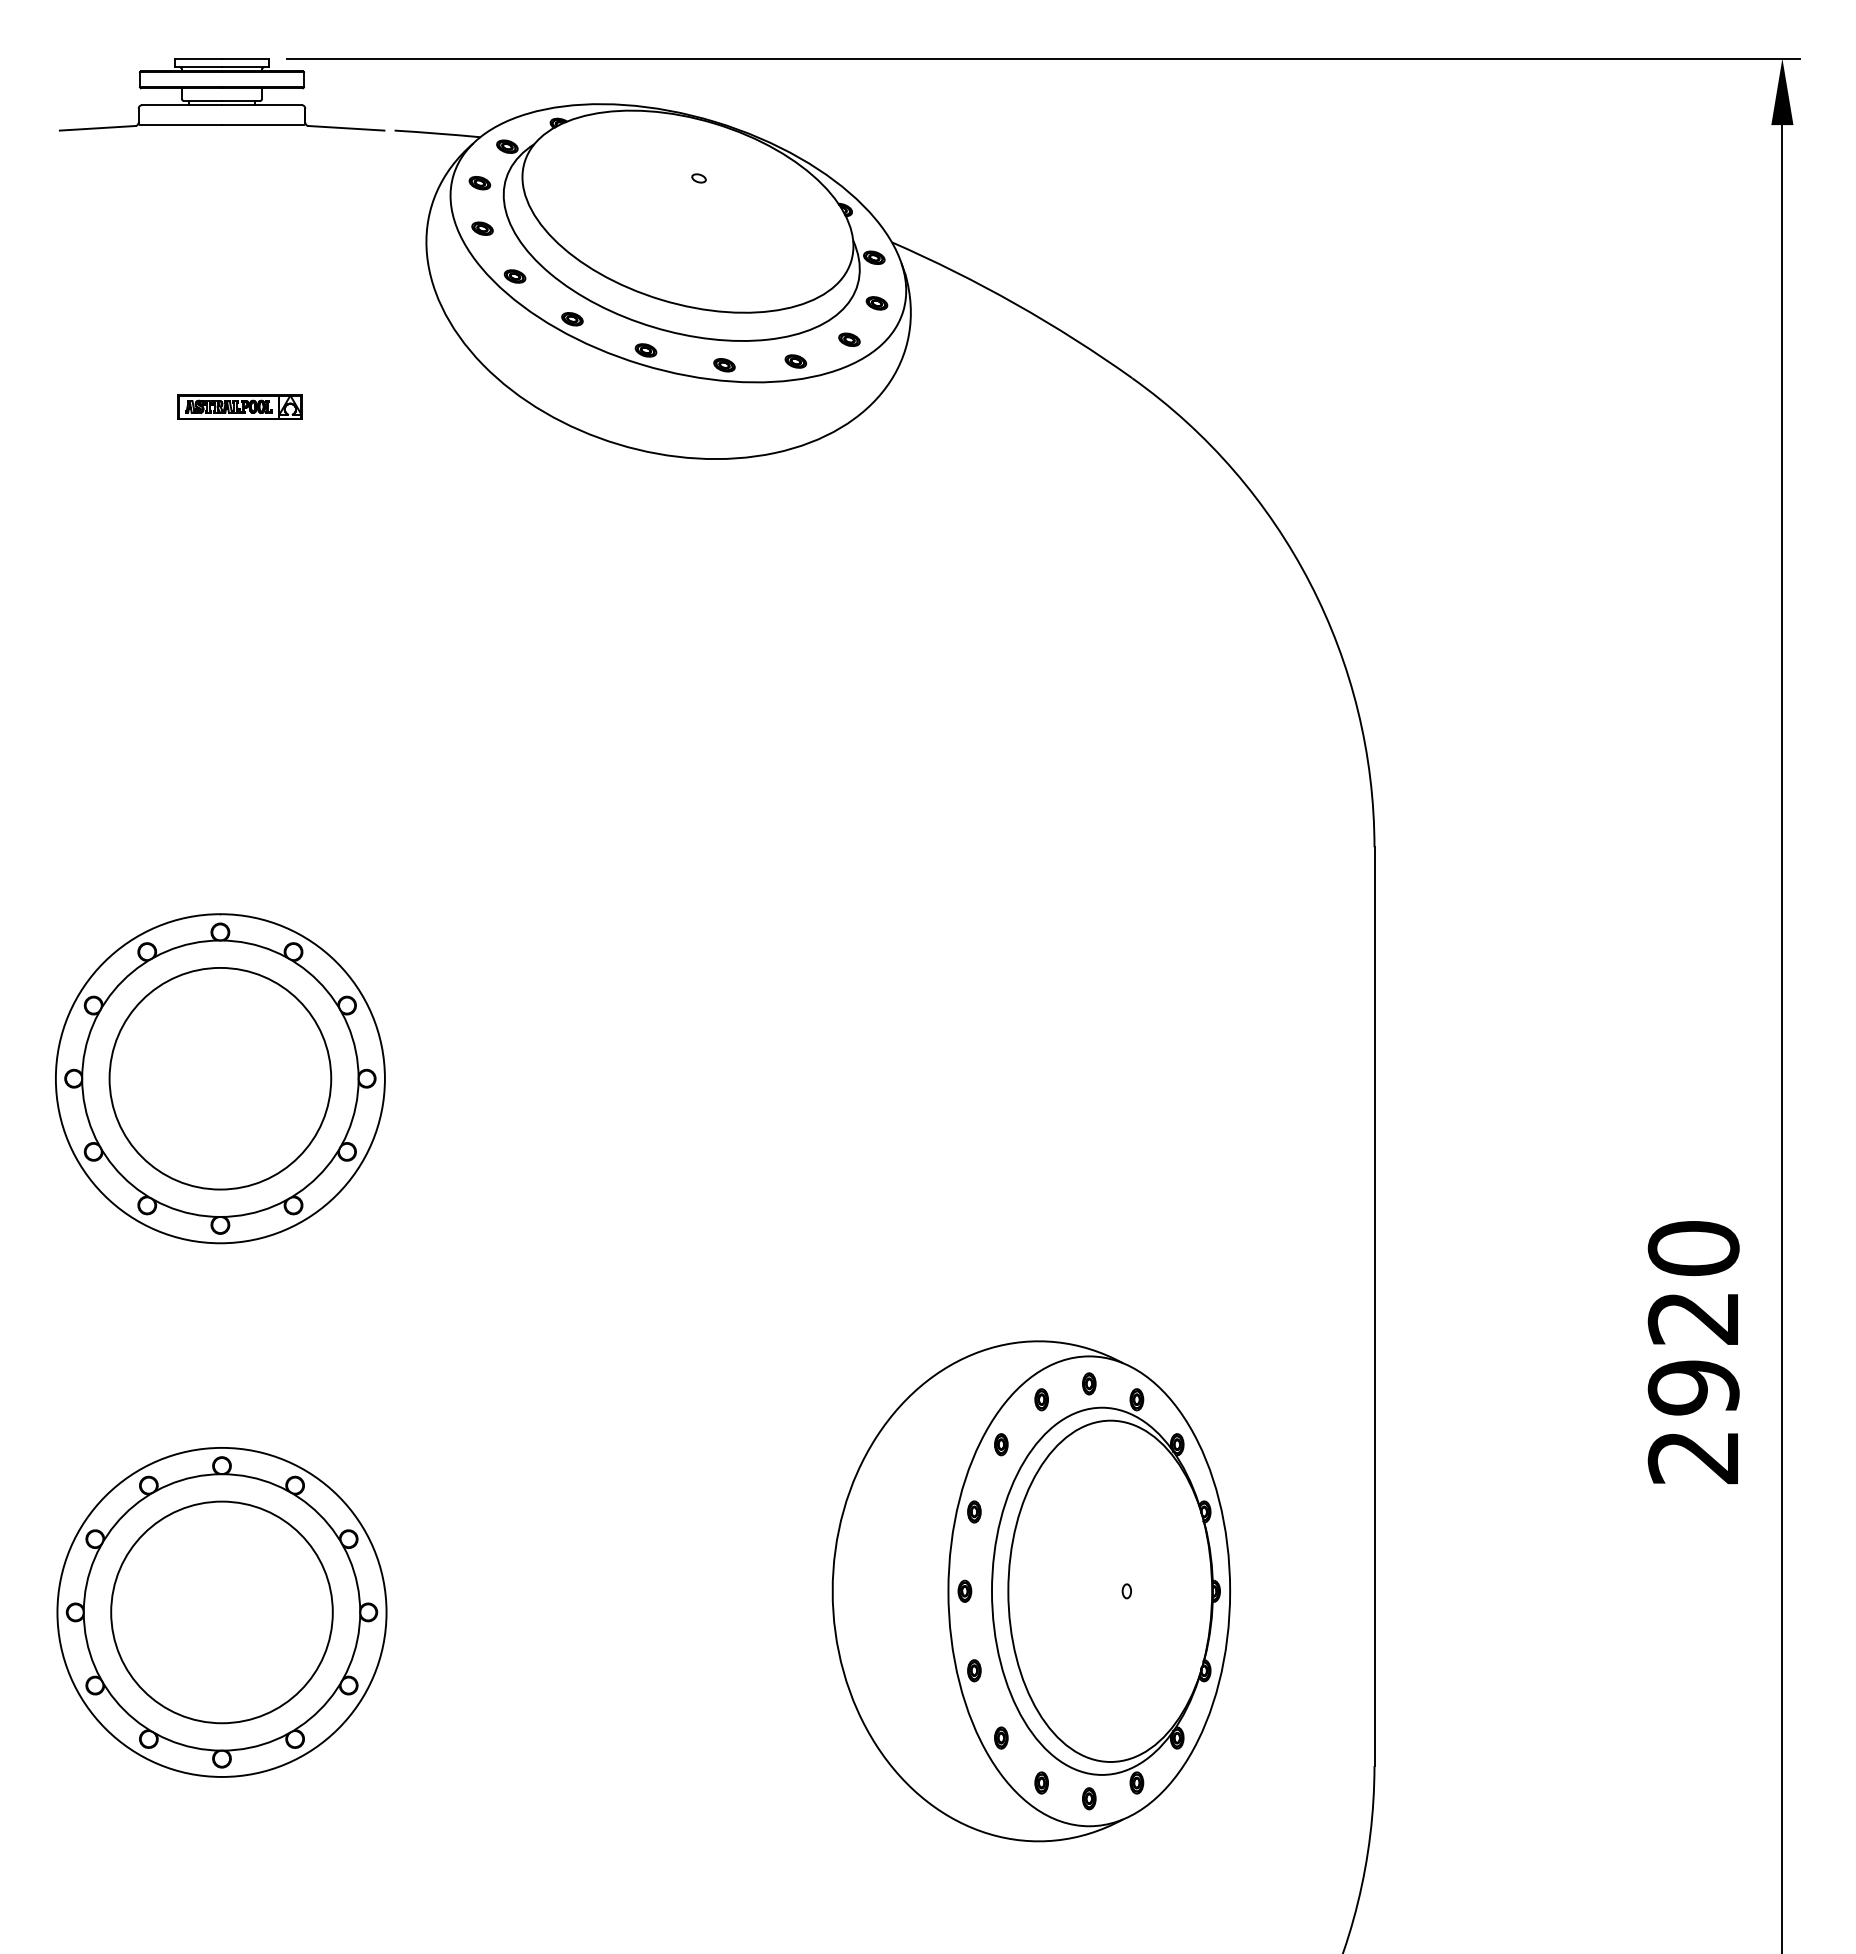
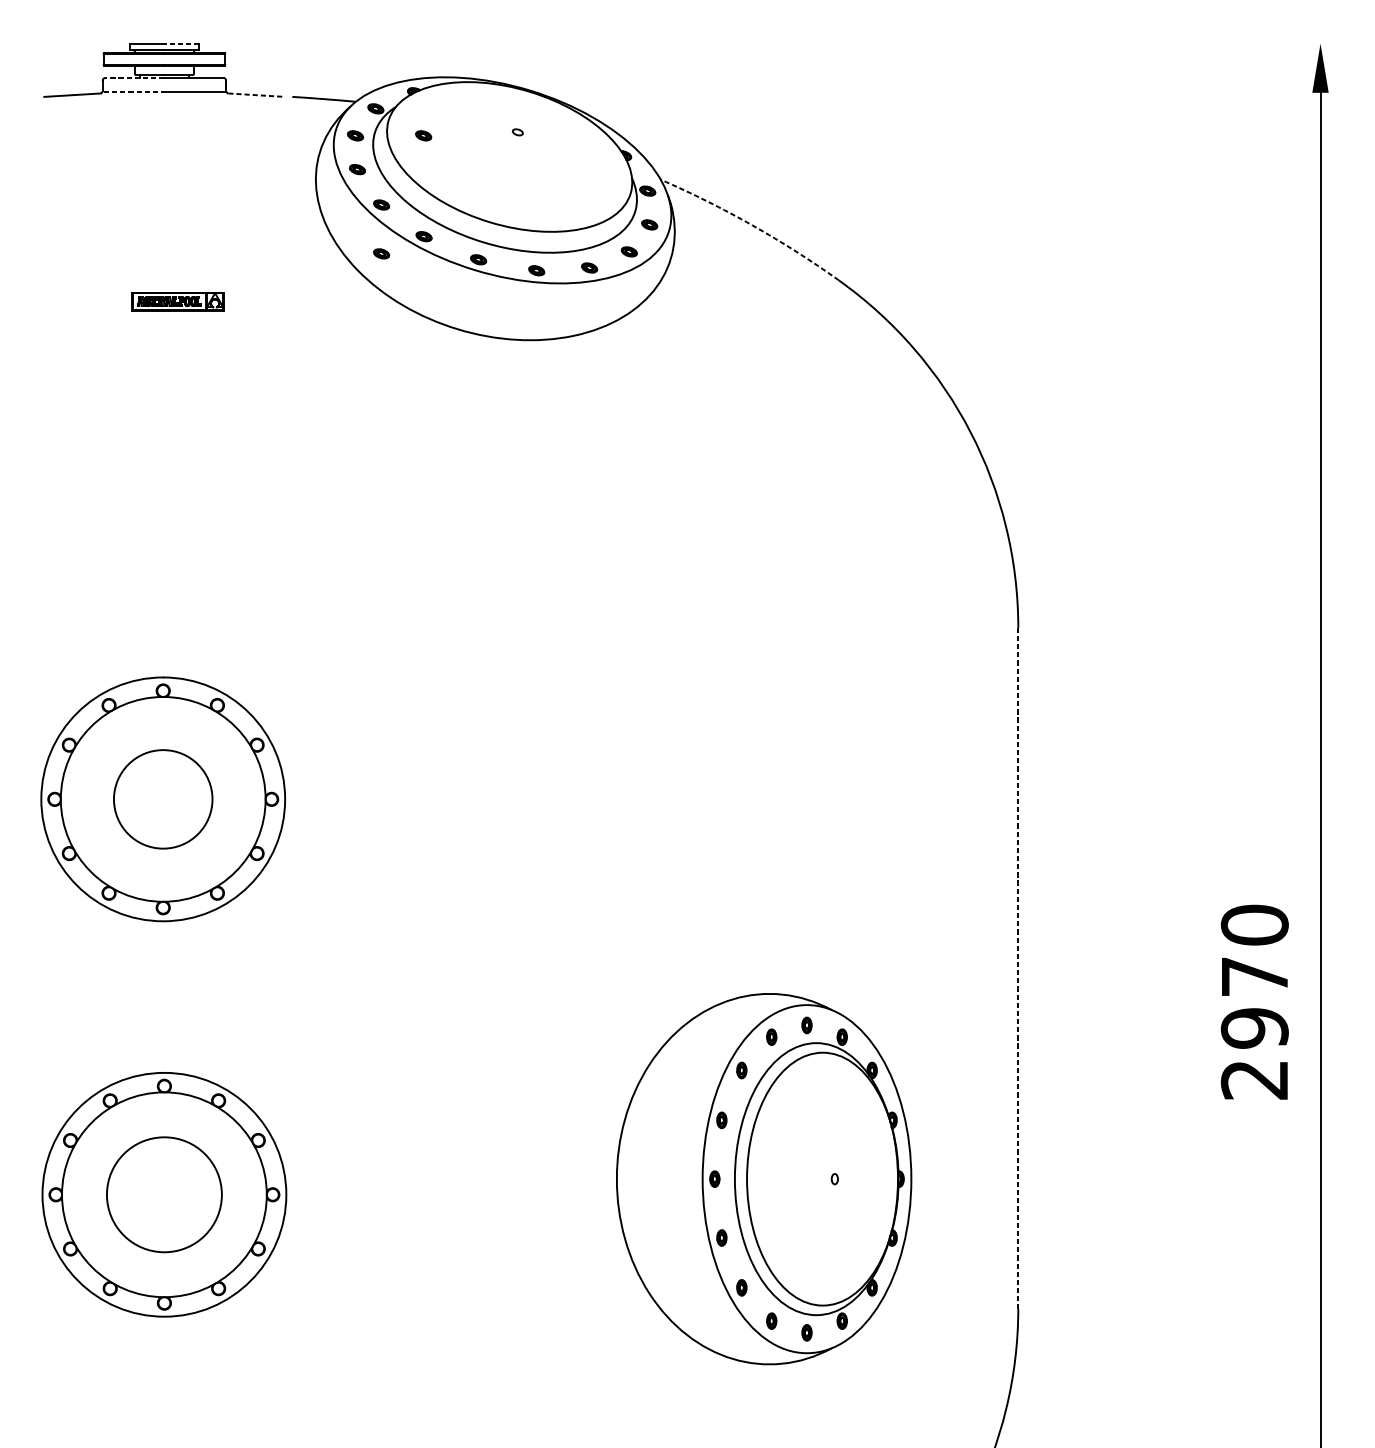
line: (245, 58) -> (181, 43), solid -> dashed
line: (1043, 58) -> (773, 43), removed
line: (182, 105) -> (135, 78), solid -> dashed
line: (181, 124) -> (134, 92), solid -> dashed
line: (346, 128) -> (256, 95), solid -> dashed
part: (571, 183) -> (423, 136), added
arc: (1015, 304) -> (752, 225), solid -> dashed
part: (514, 342) -> (381, 253), added
circle: (220, 1078) -> (163, 799), size x0.6
line: (1374, 1307) -> (1018, 968), solid -> dashed
text: (1692, 1318) -> (1253, 977), 2920 -> 2970
circle: (221, 1612) -> (164, 1194), size x0.7

